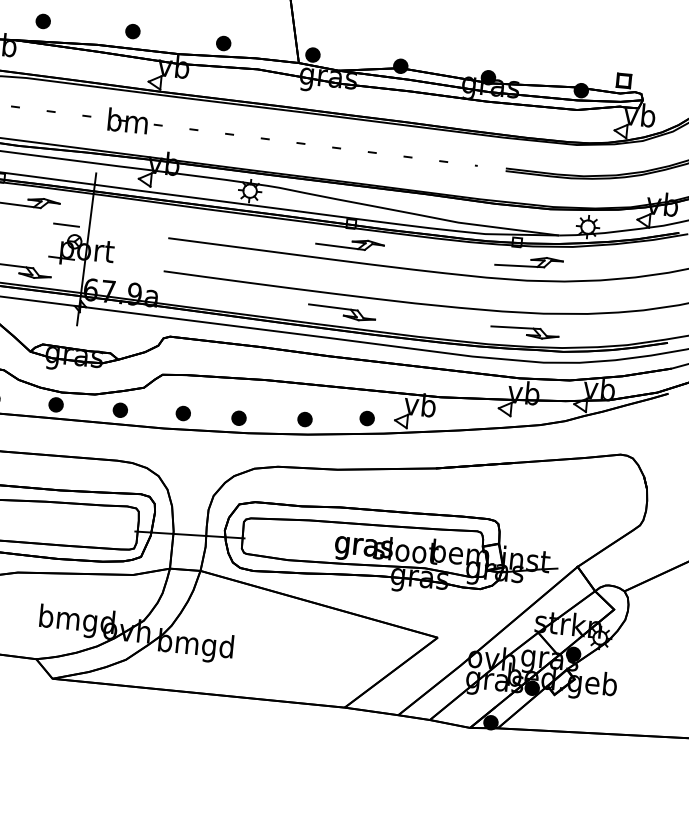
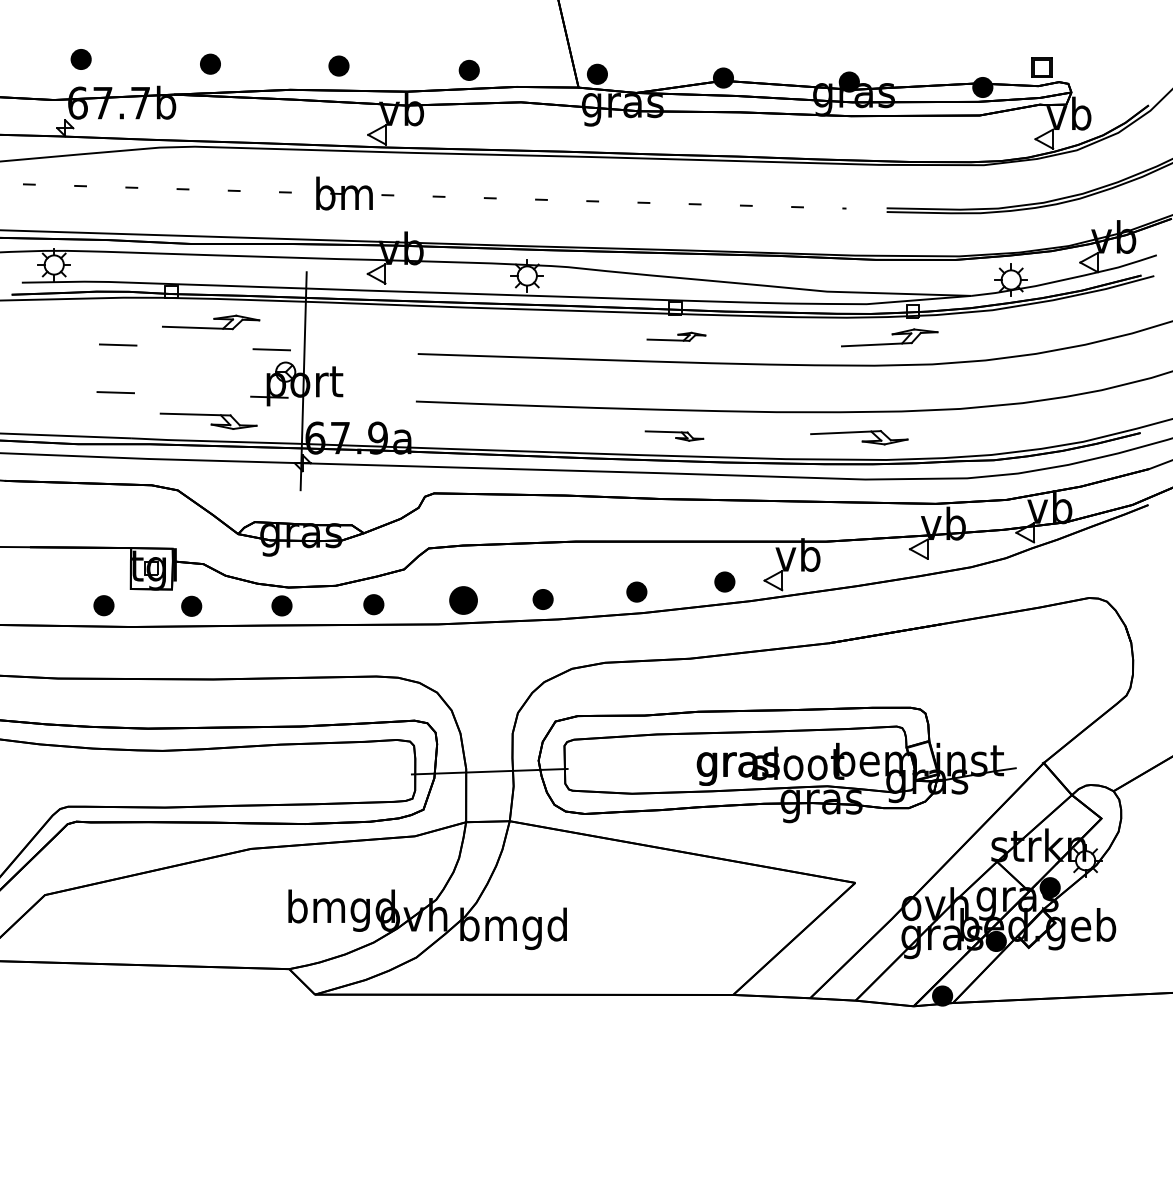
part: (350, 243) -> (676, 336), size x0.6
part: (529, 261) -> (889, 337), moved
part: (342, 312) -> (674, 435), size x0.6
part: (524, 332) -> (859, 437), moved
part: (183, 413) -> (463, 600), size x1.4

